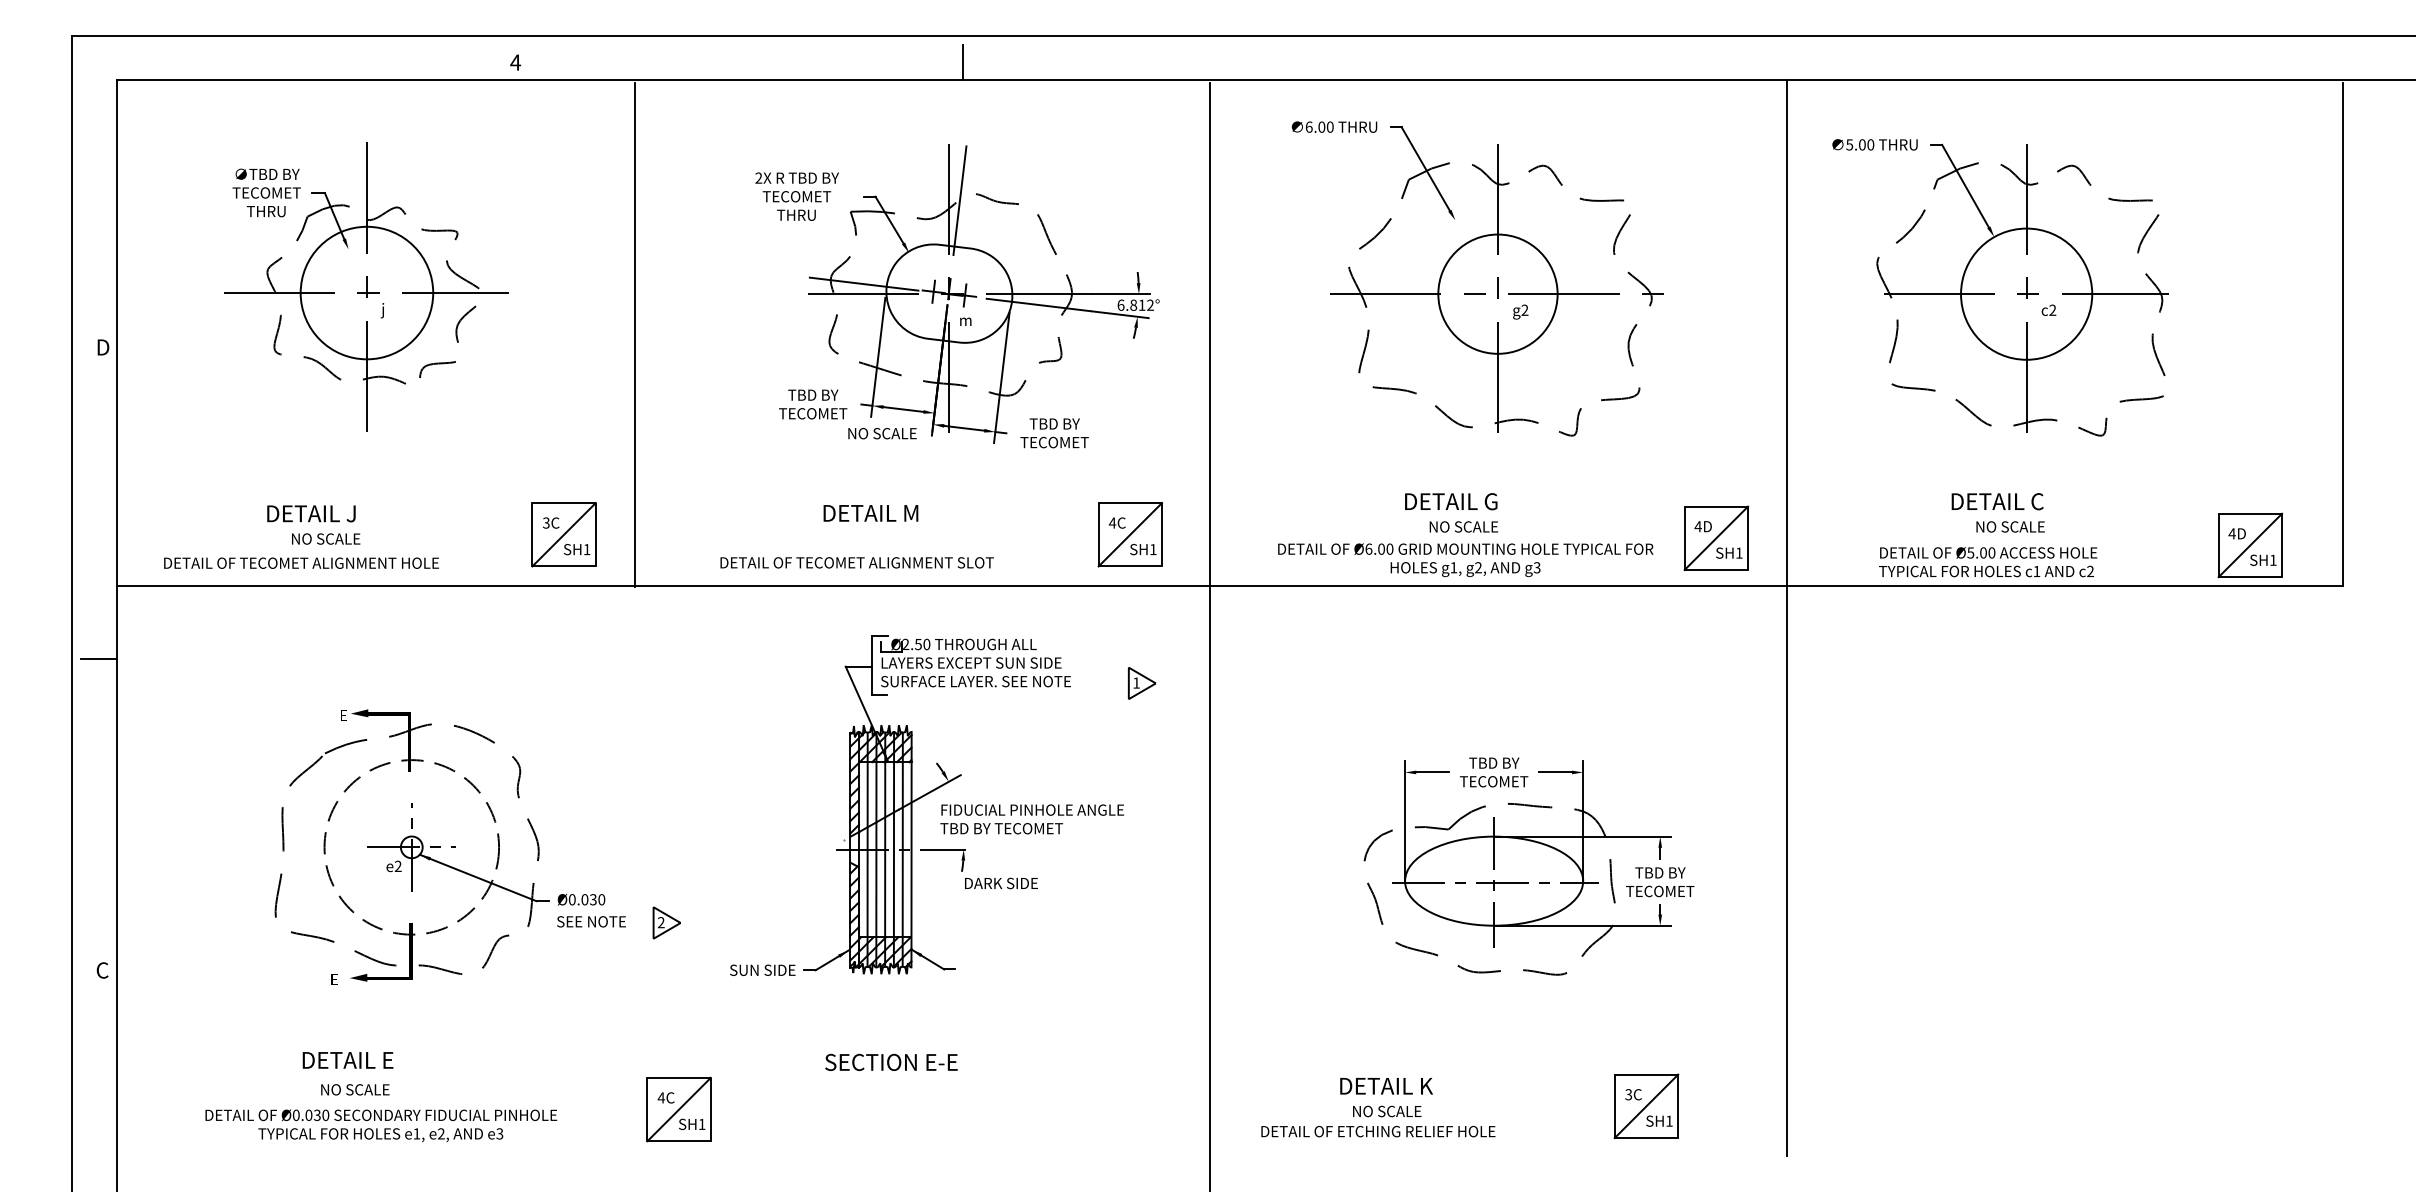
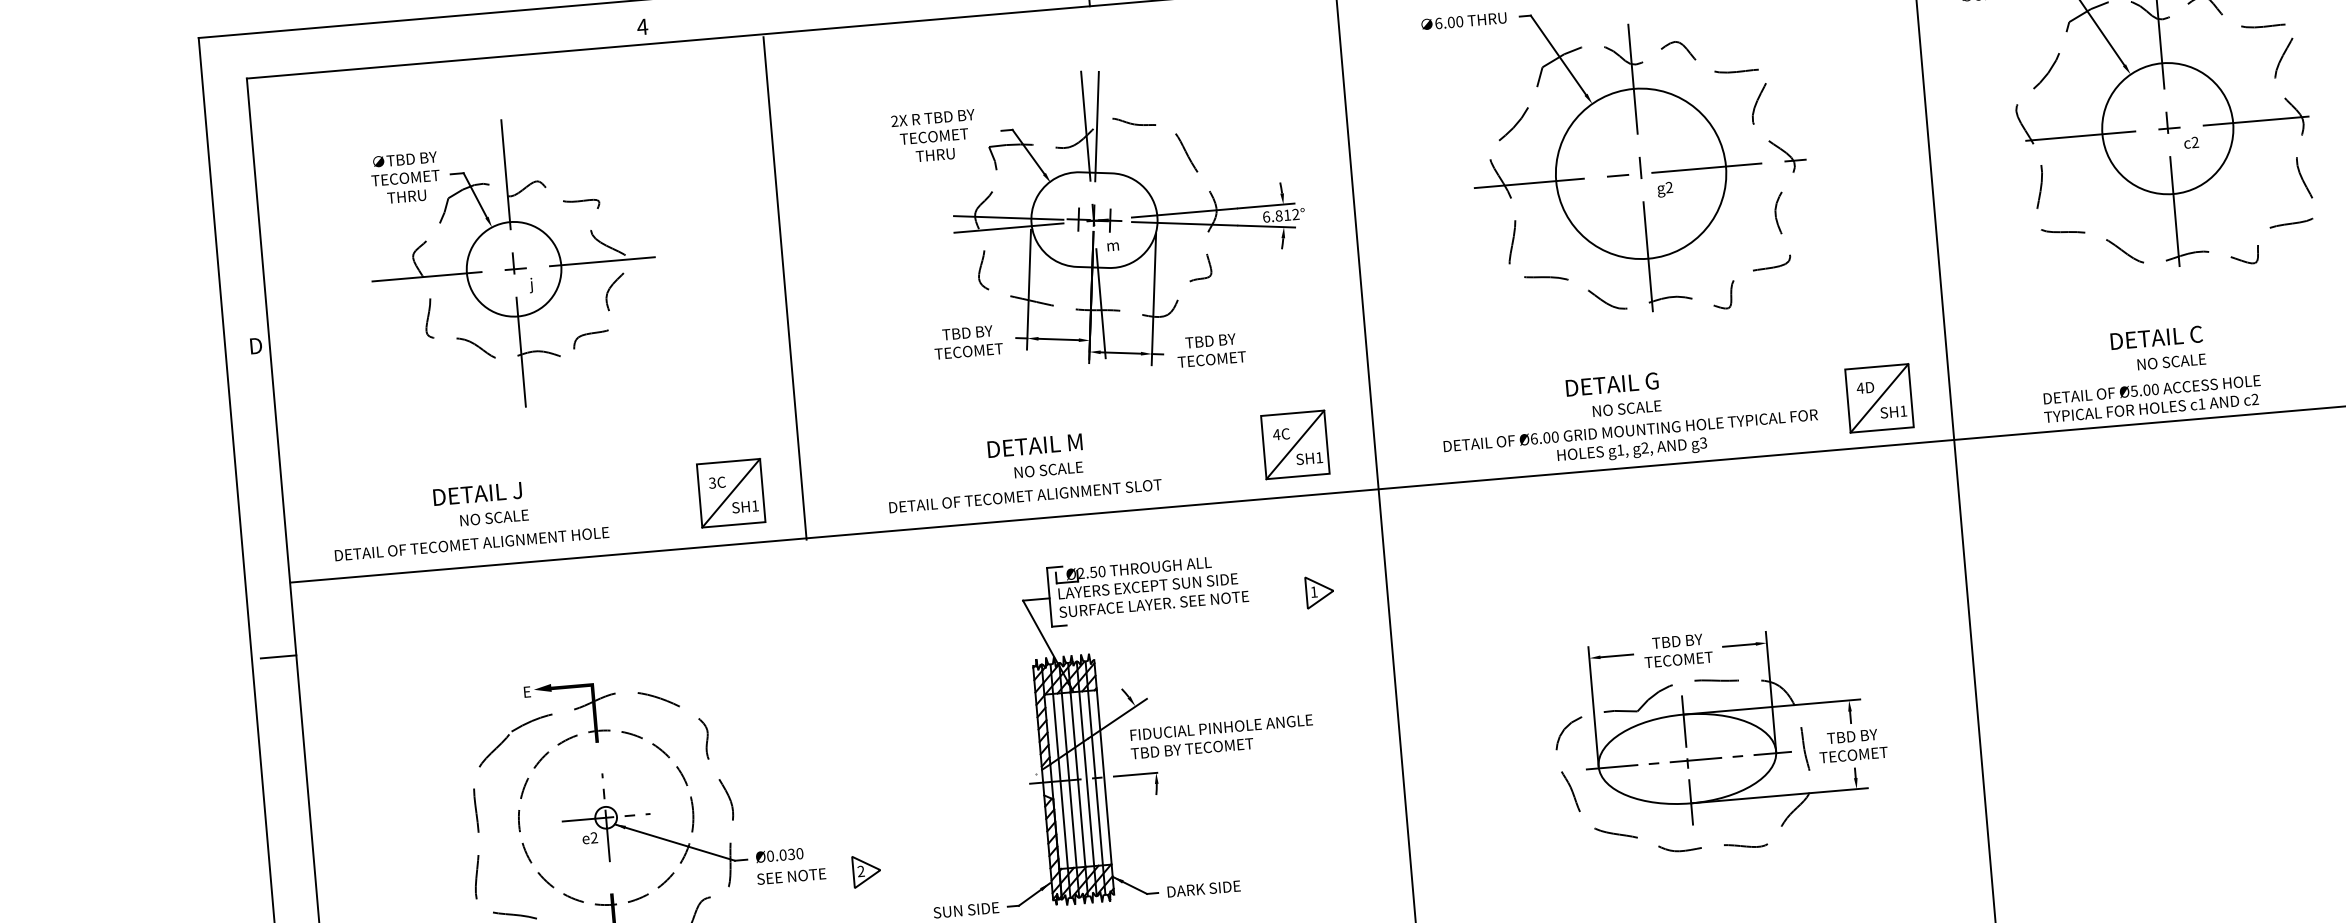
circle: (366, 292) -> (513, 268), size x0.71
circle: (1497, 293) -> (1640, 173), size x1.43
text: (882, 433) -> (1048, 469), moved
text: (1001, 883) -> (1204, 889), moved

